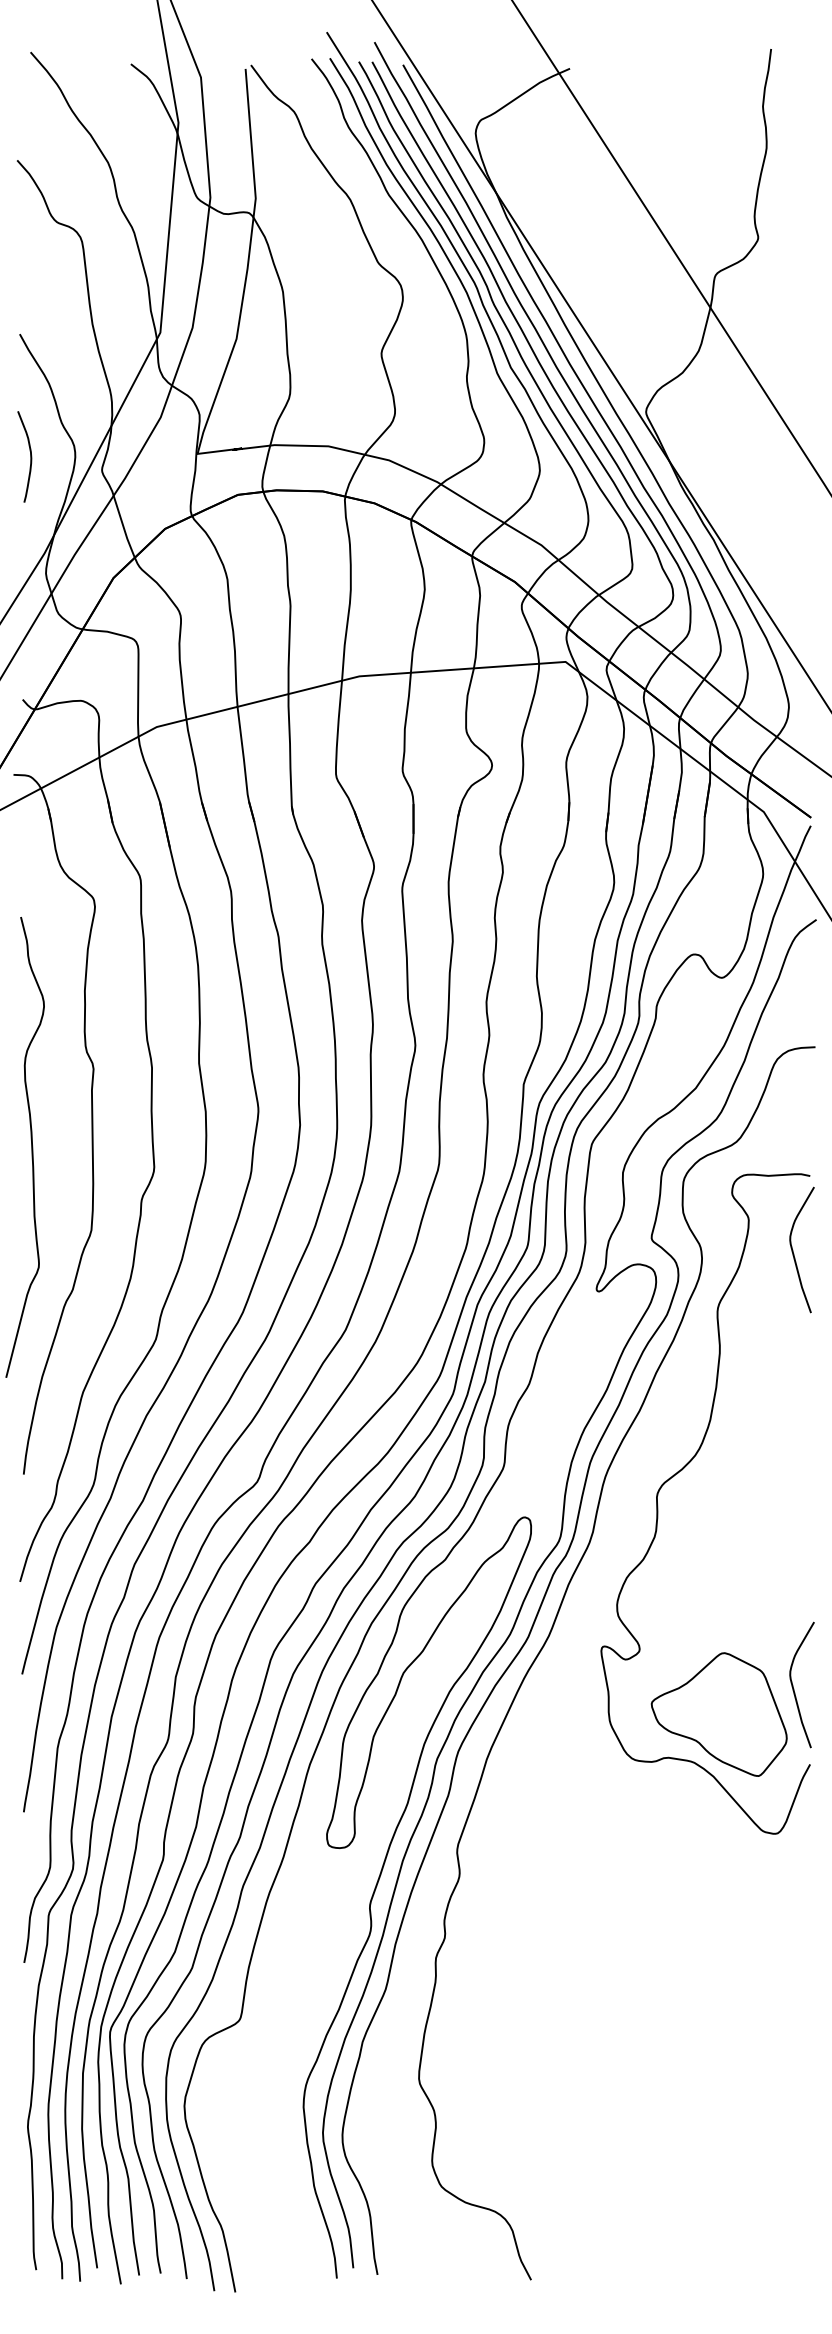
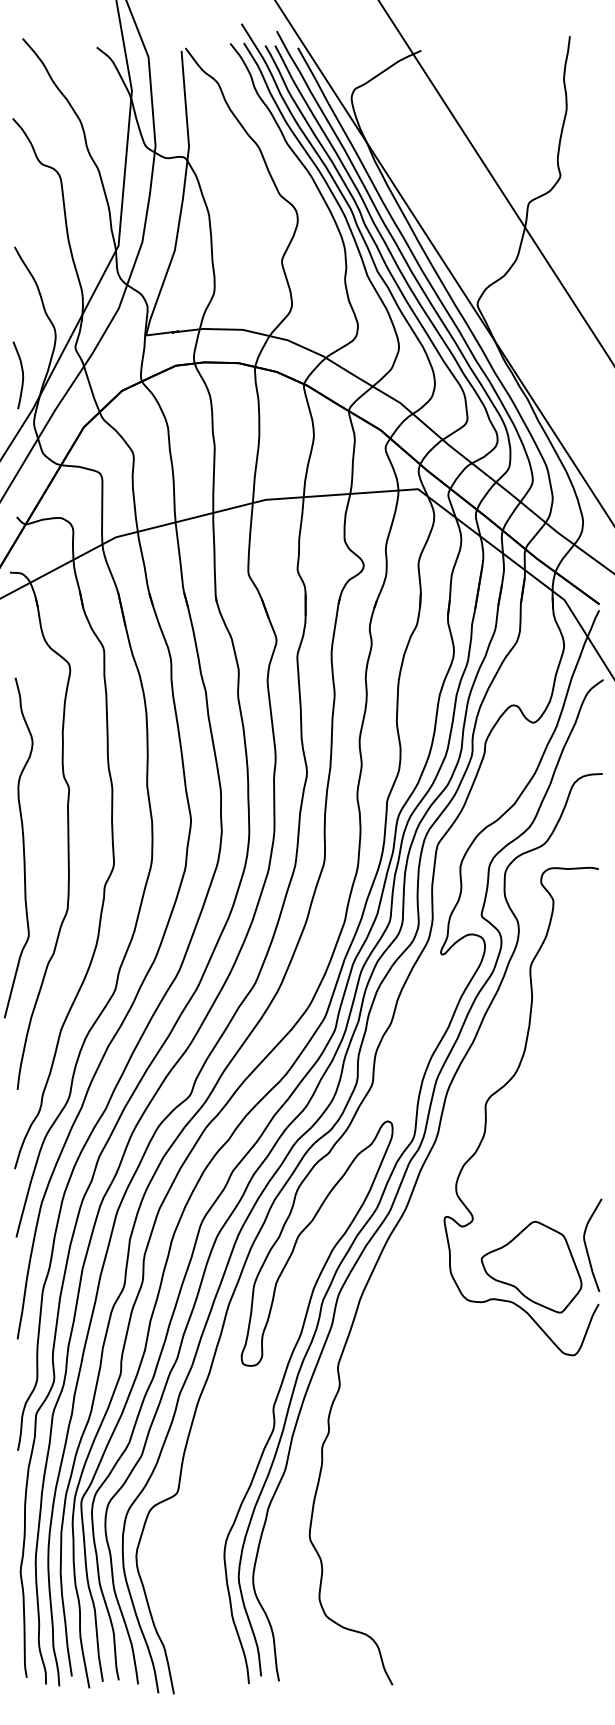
curve: (30, 456) -> (22, 375), moved
curve: (793, 1250) -> (586, 924), removed

